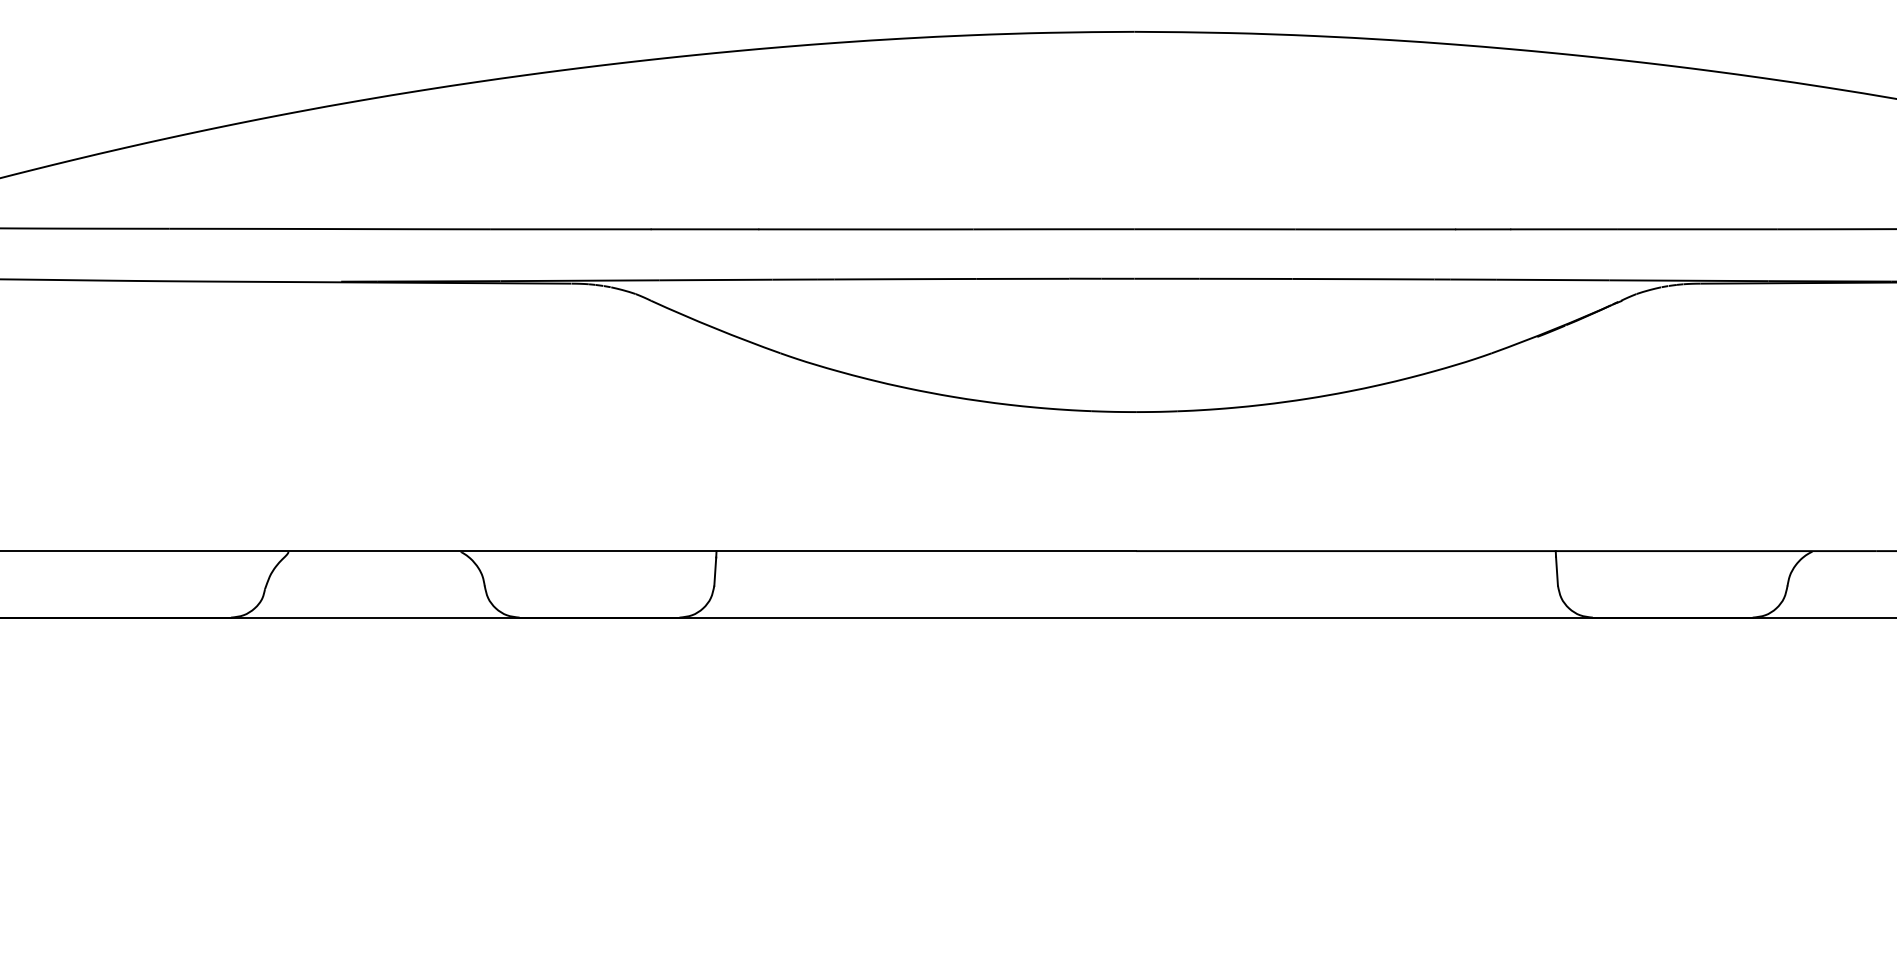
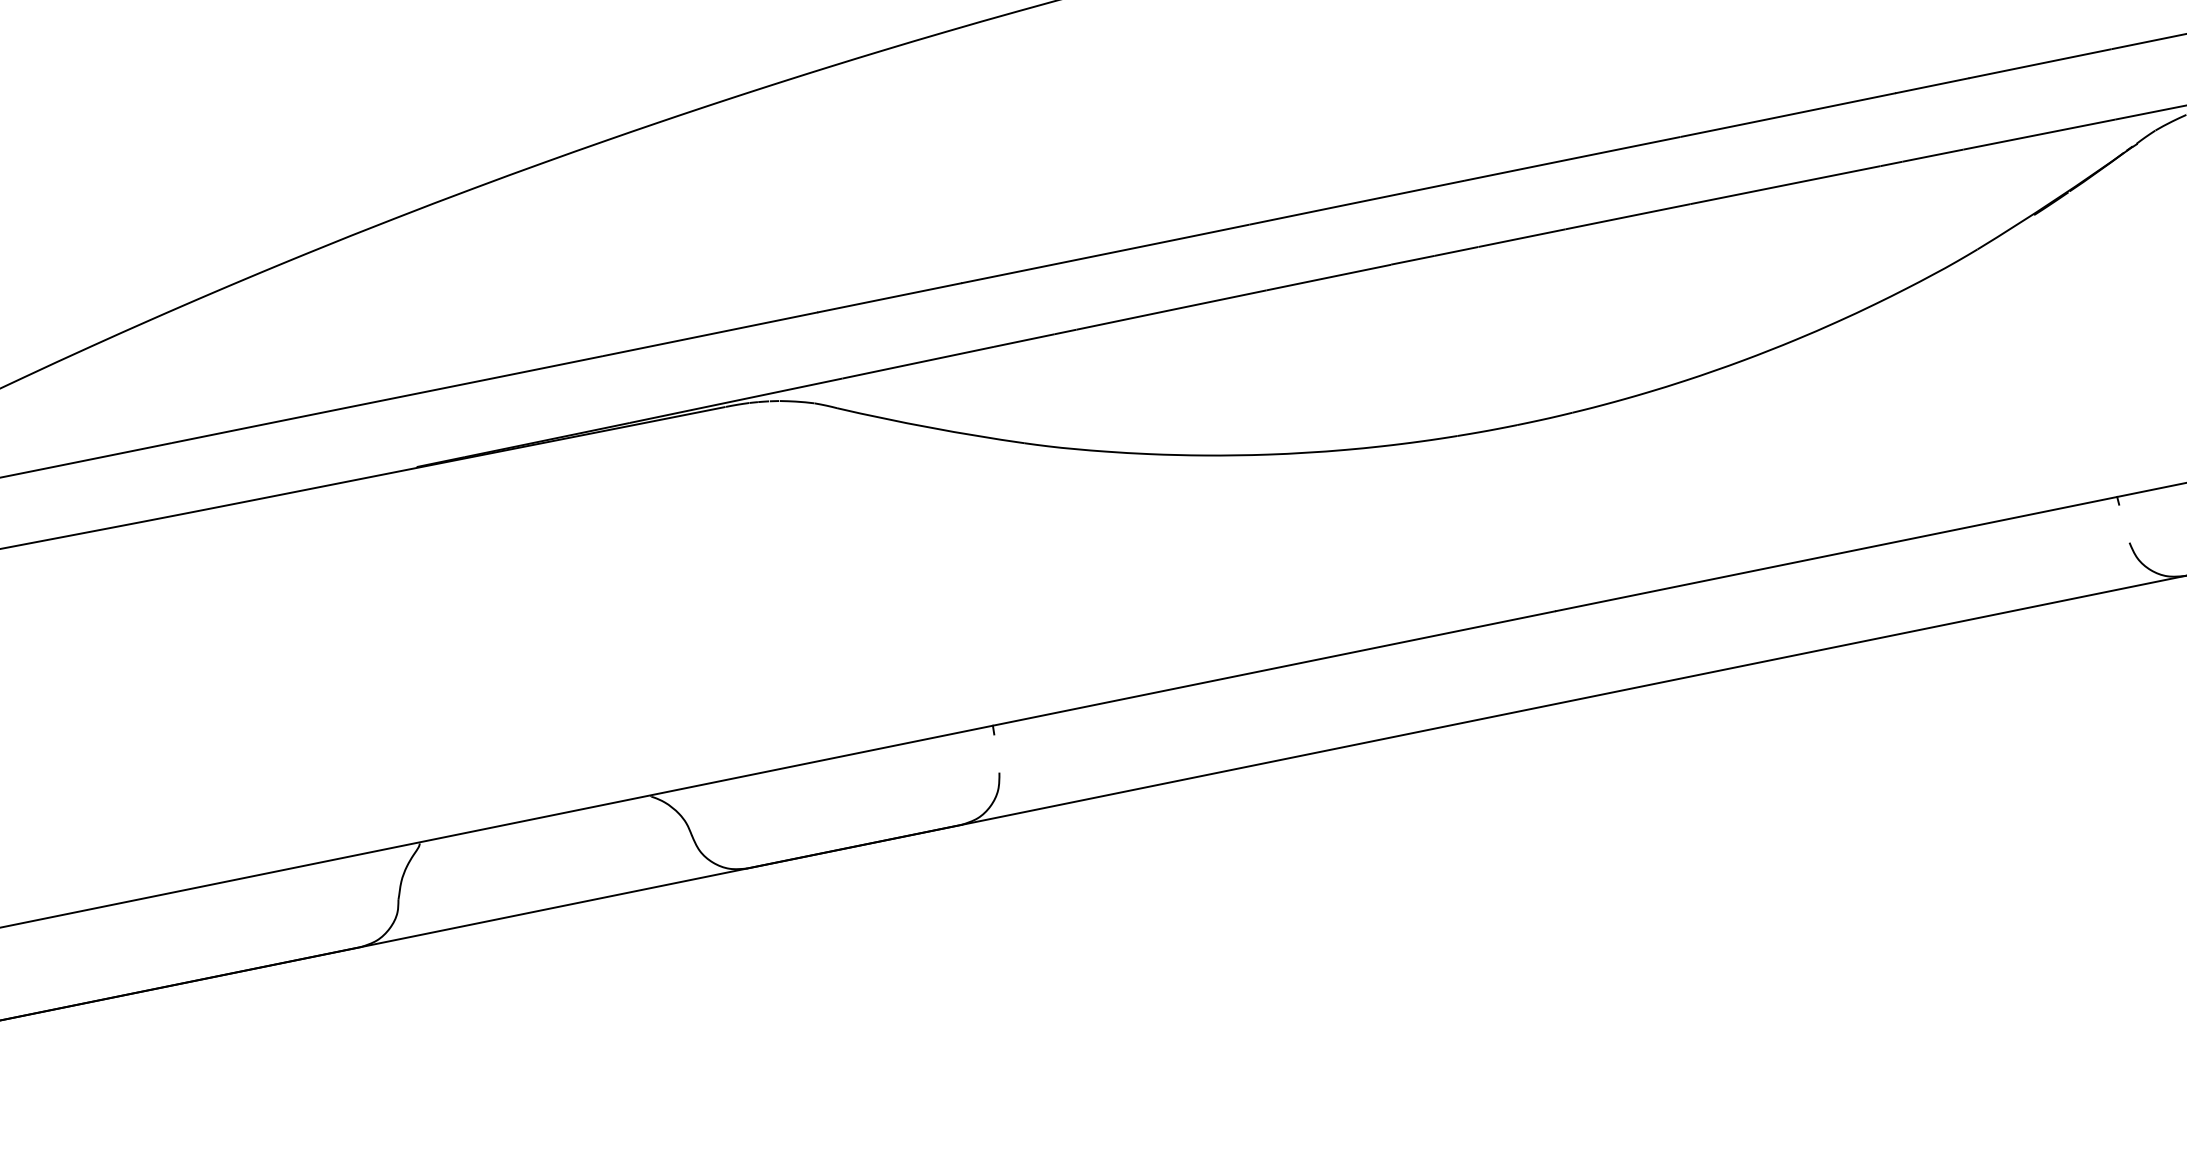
line: (1556, 570) -> (2123, 522), removed
line: (715, 571) -> (997, 753), removed

